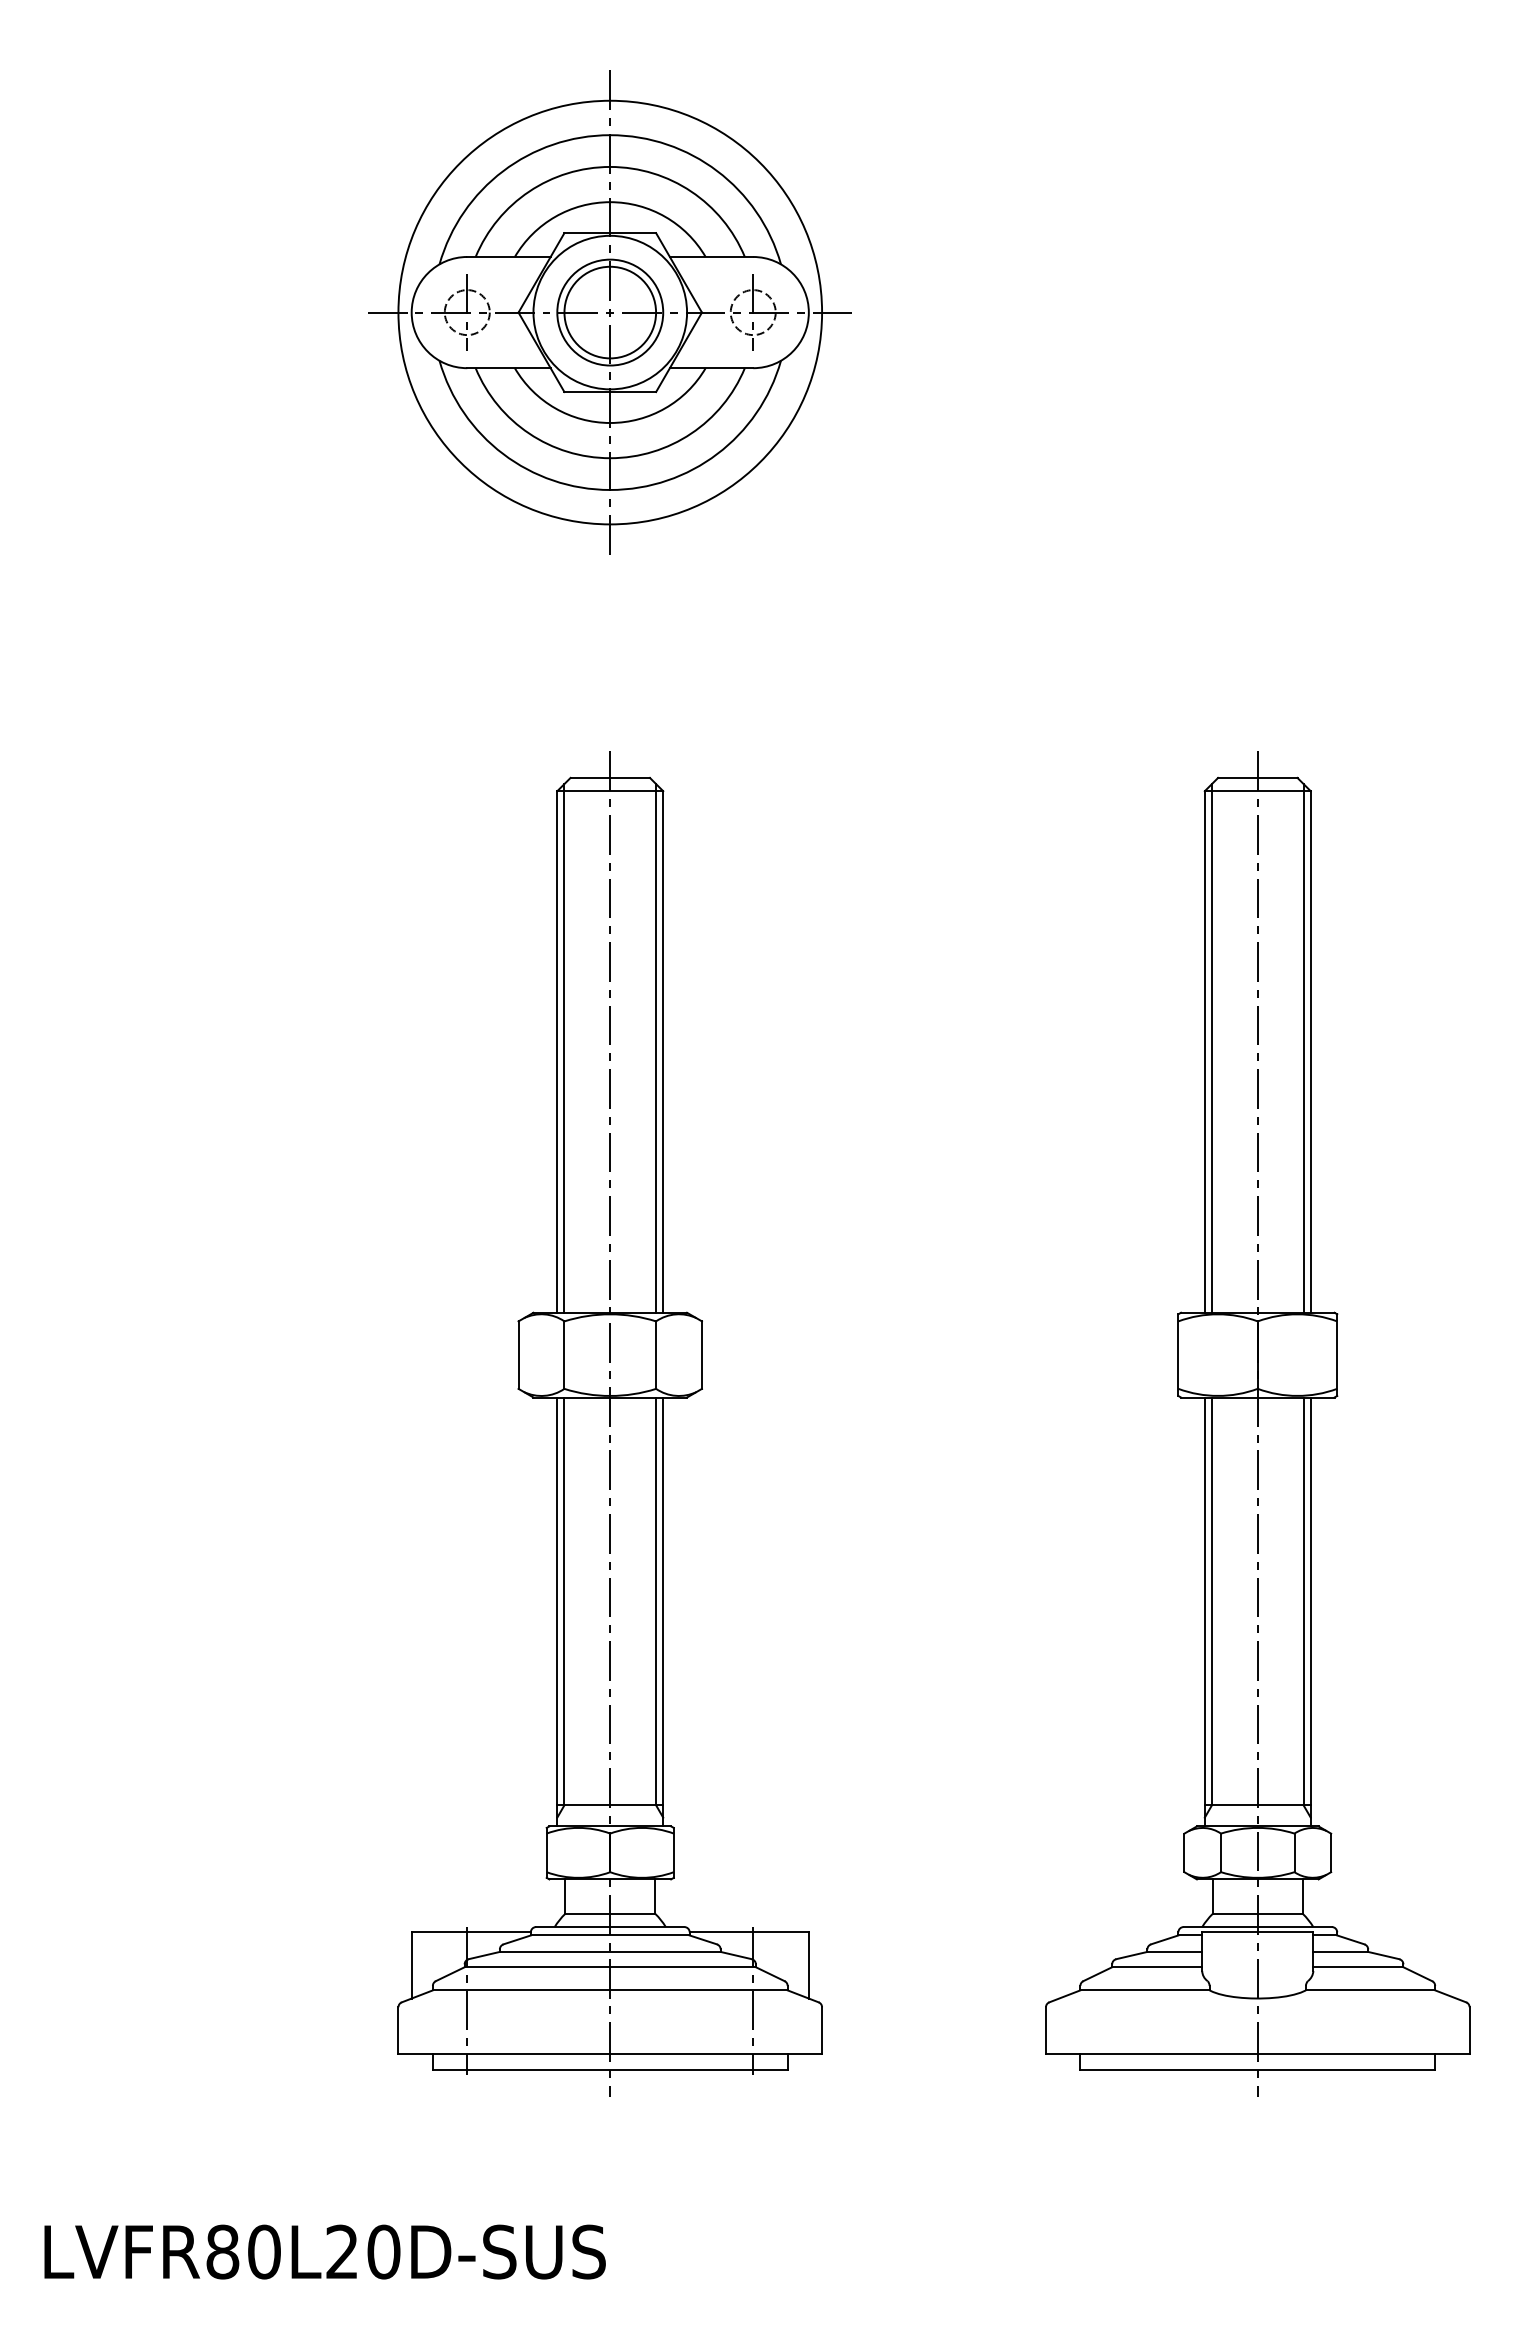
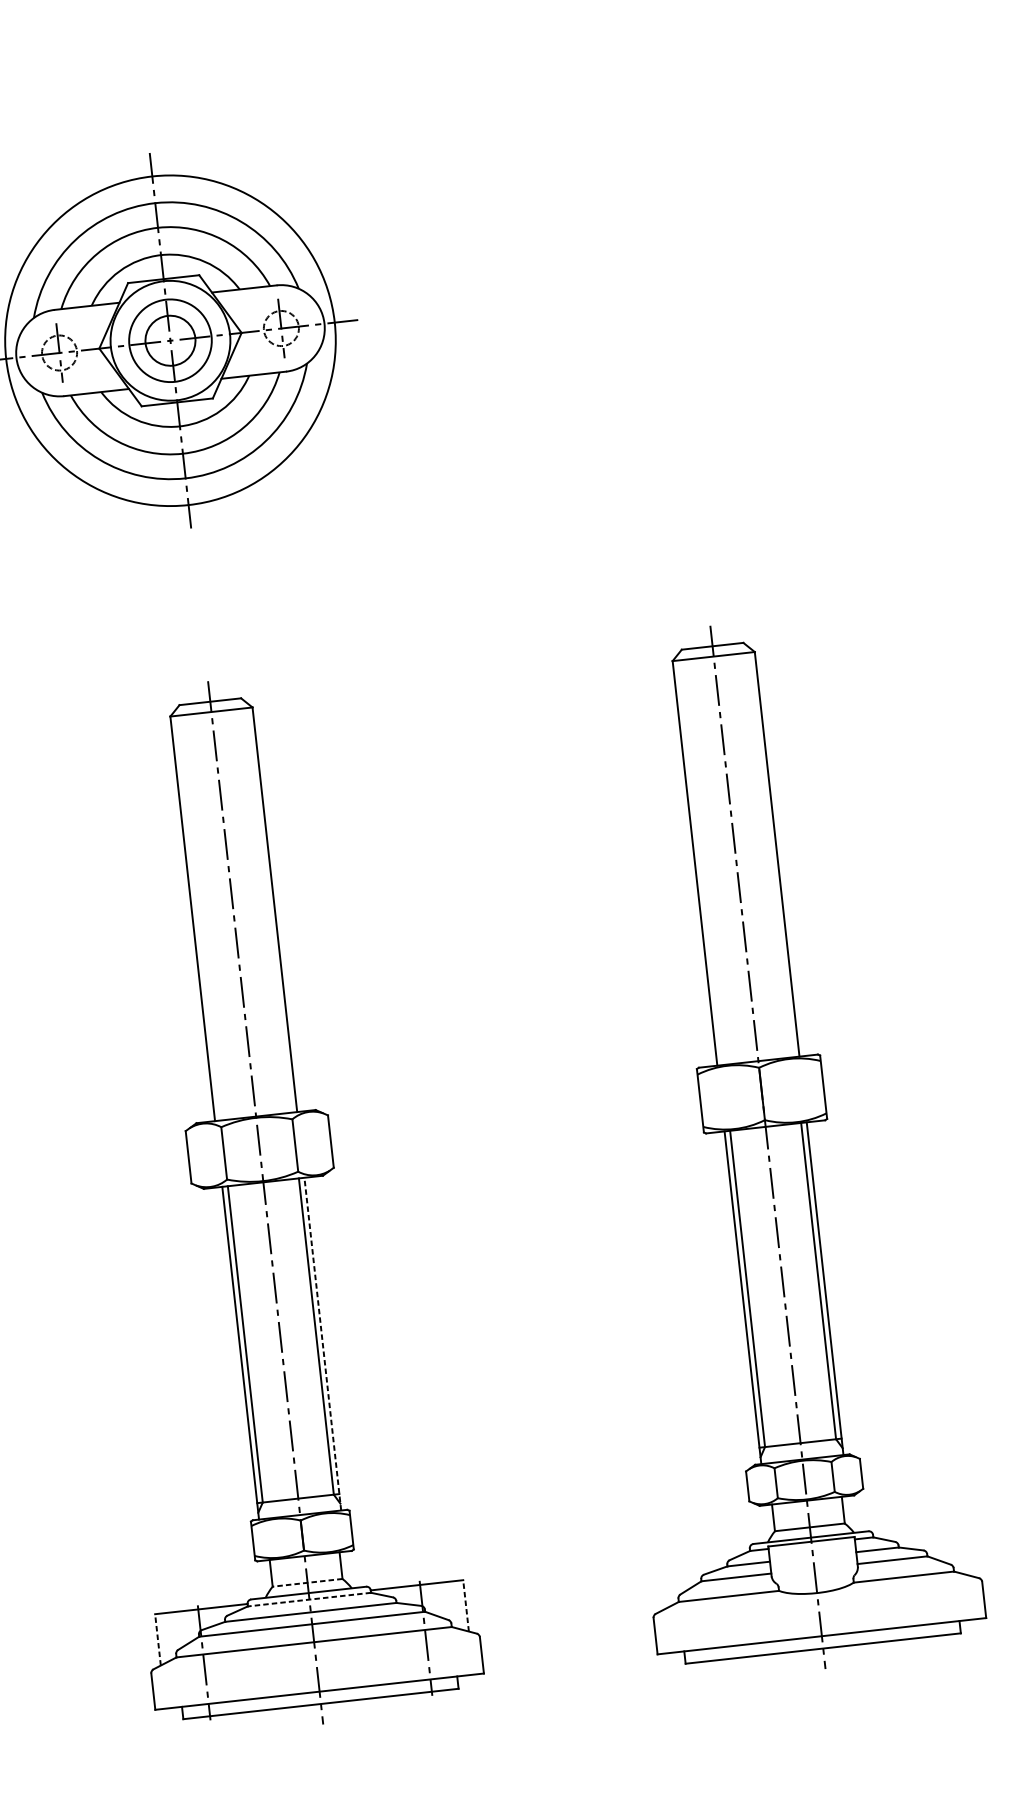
circle: (610, 312) -> (170, 340), size x0.7
line: (564, 1047) -> (197, 914), removed
line: (656, 1047) -> (269, 906), removed
line: (1211, 1047) -> (699, 859), removed
line: (1303, 1047) -> (771, 851), removed
line: (663, 1611) -> (323, 1343), solid -> dashed
line: (609, 1913) -> (306, 1582), solid -> dashed
line: (609, 1935) -> (308, 1599), solid -> dashed
line: (411, 1964) -> (157, 1639), solid -> dashed
line: (808, 1964) -> (465, 1605), solid -> dashed

